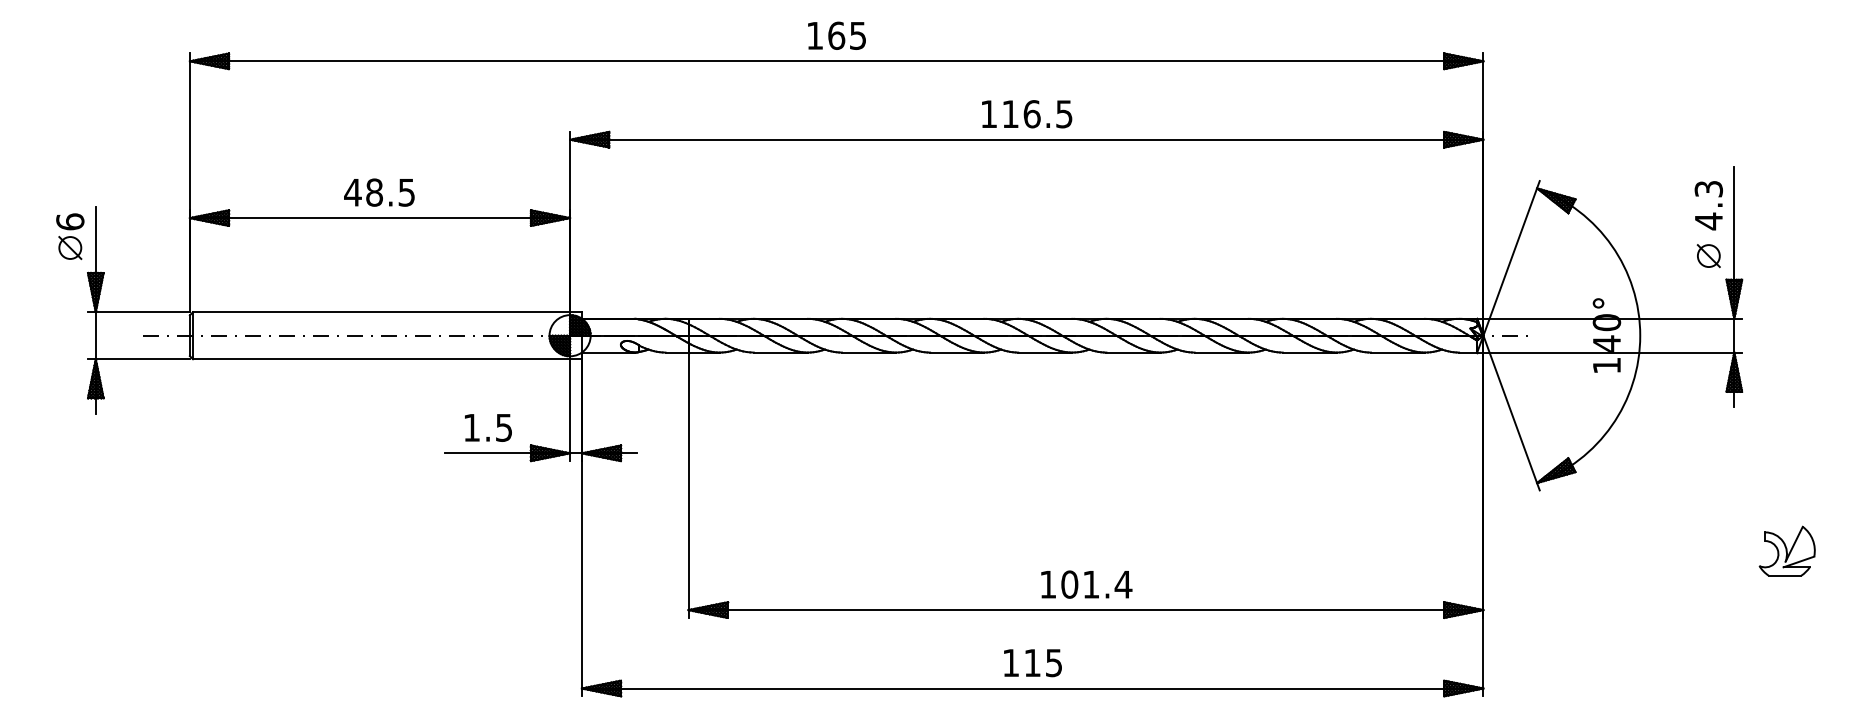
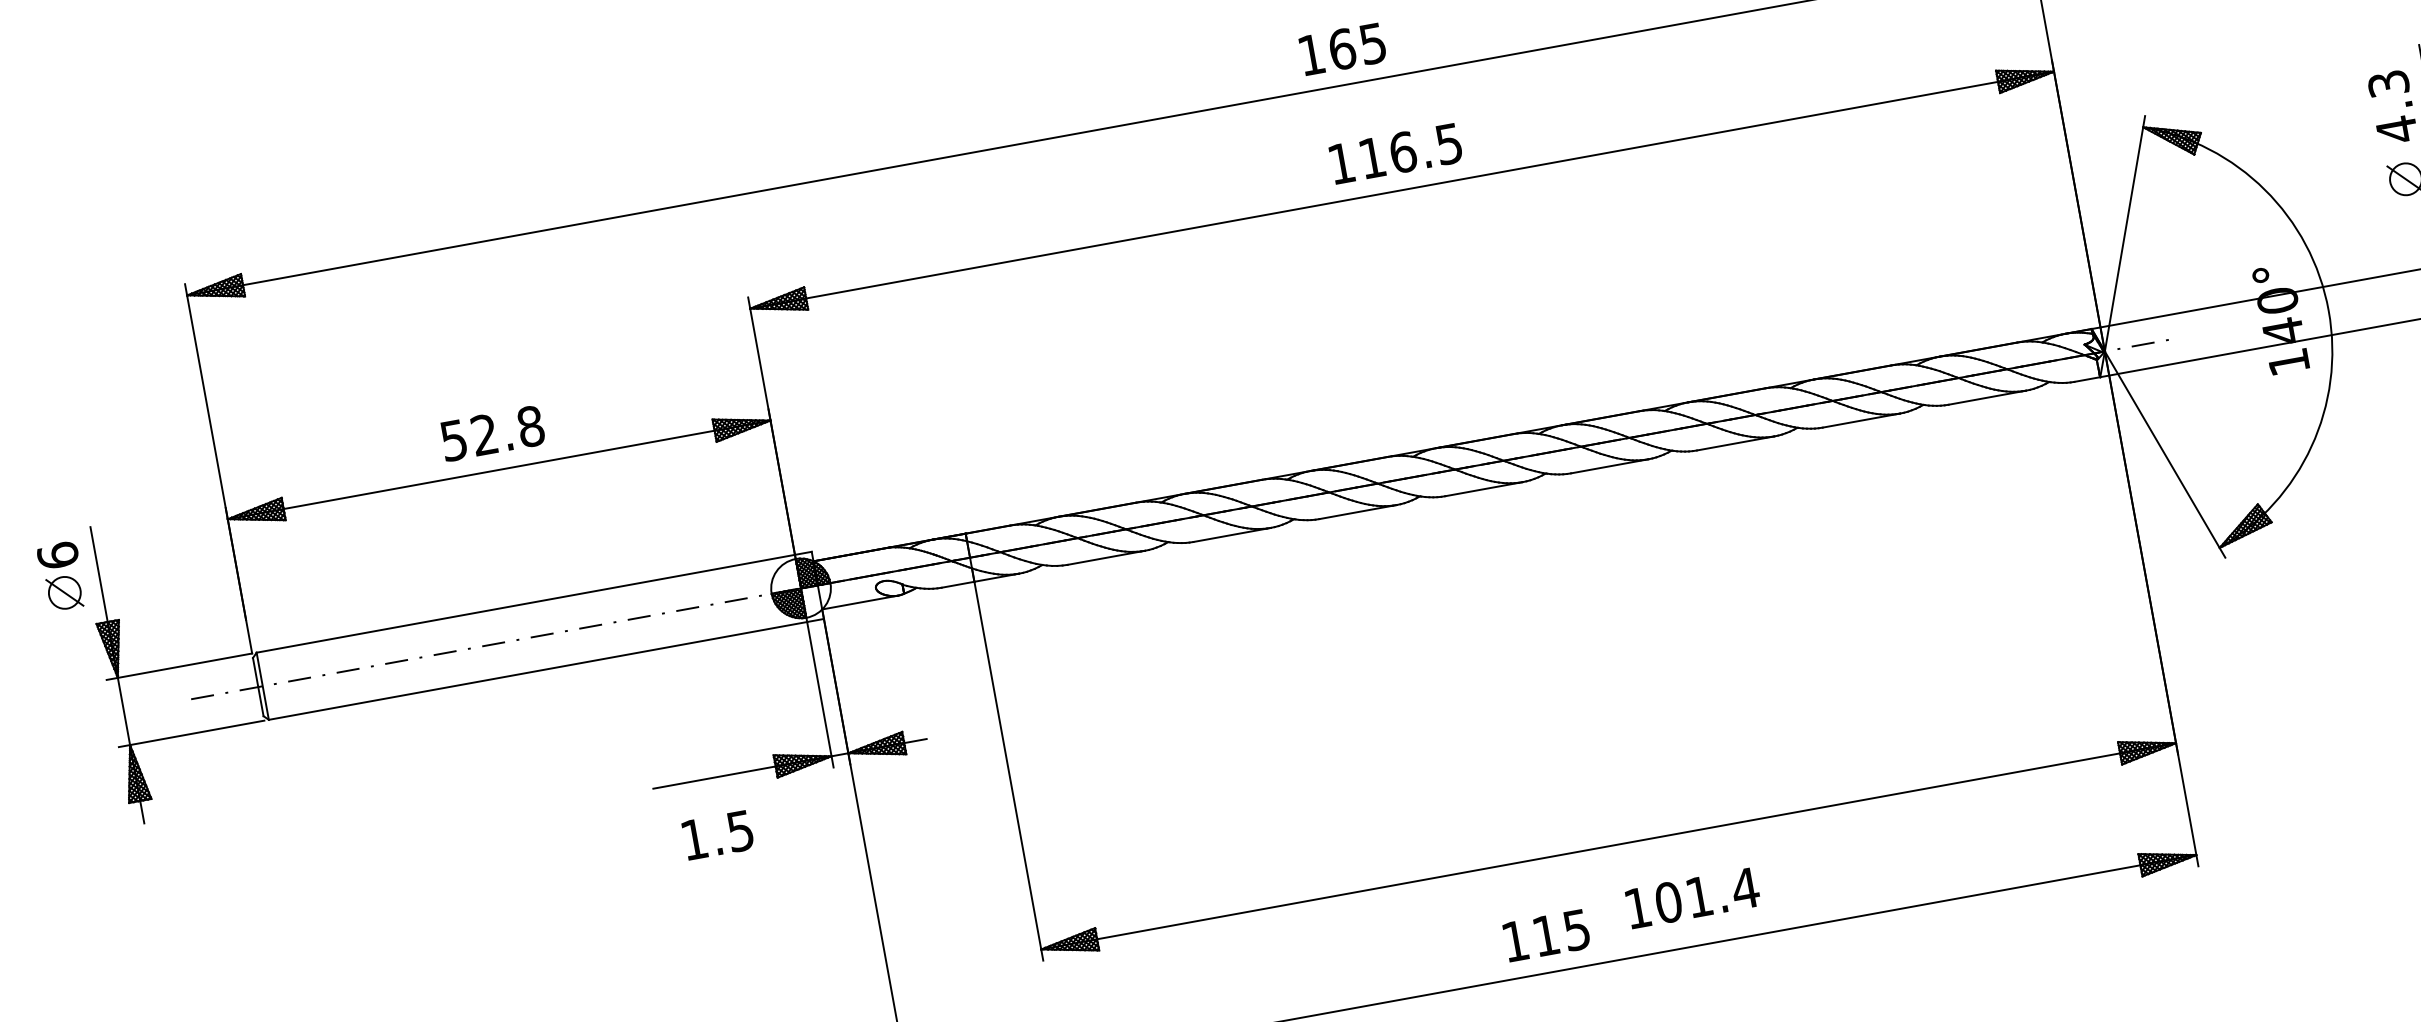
text: (836, 35) -> (1342, 48), moved
text: (379, 192) -> (491, 433), 48.5 -> 52.8
text: (488, 427) -> (718, 834), moved
text: (1086, 584) -> (1692, 898), moved

